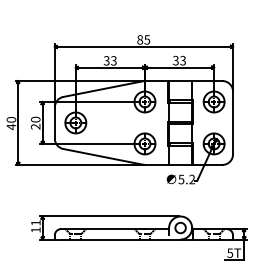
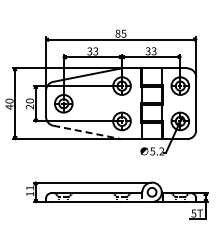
line: (103, 157) -> (87, 132), solid -> dashed

